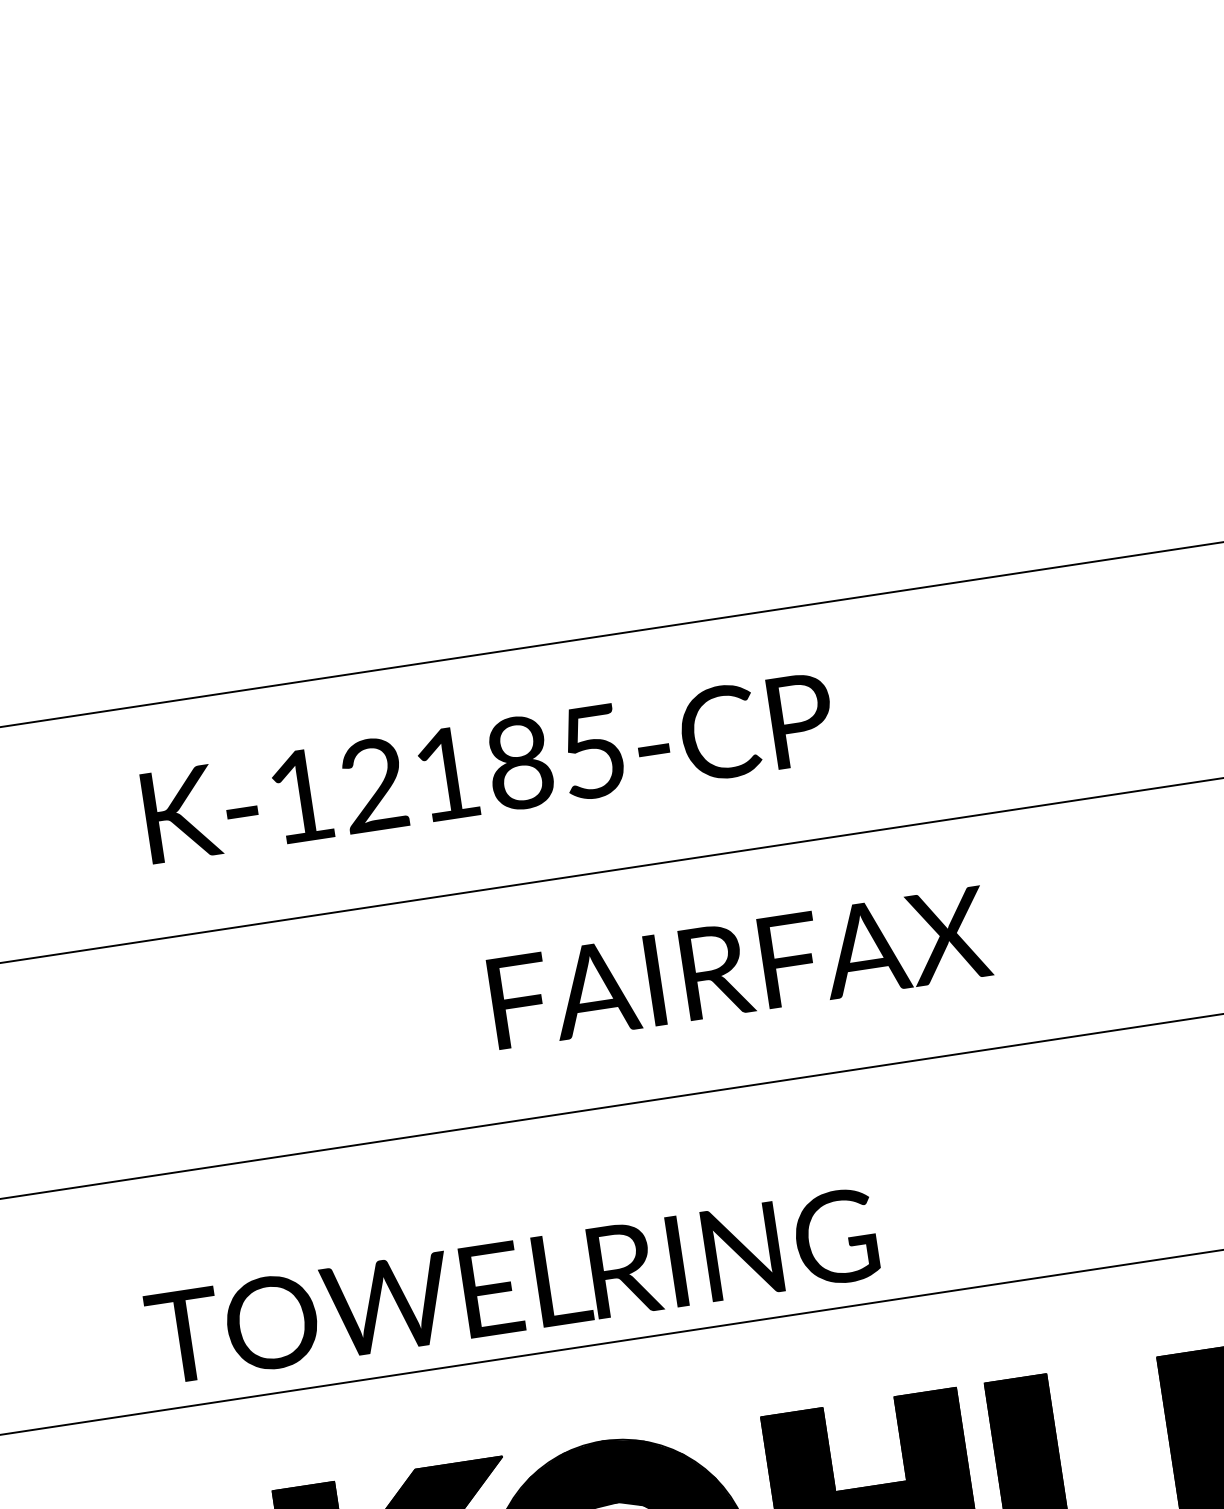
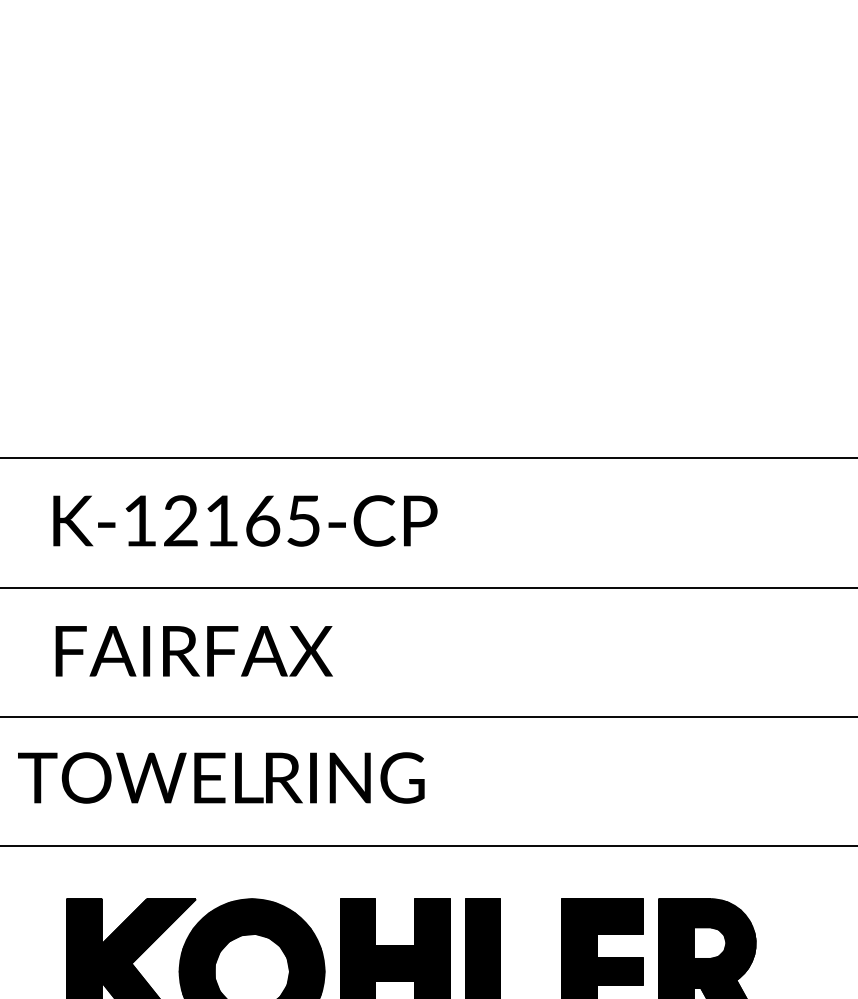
text: (519, 762) -> (262, 520), K-12185-CP -> K-12165-CP
text: (738, 968) -> (193, 651), moved
text: (512, 1285) -> (221, 777), moved

